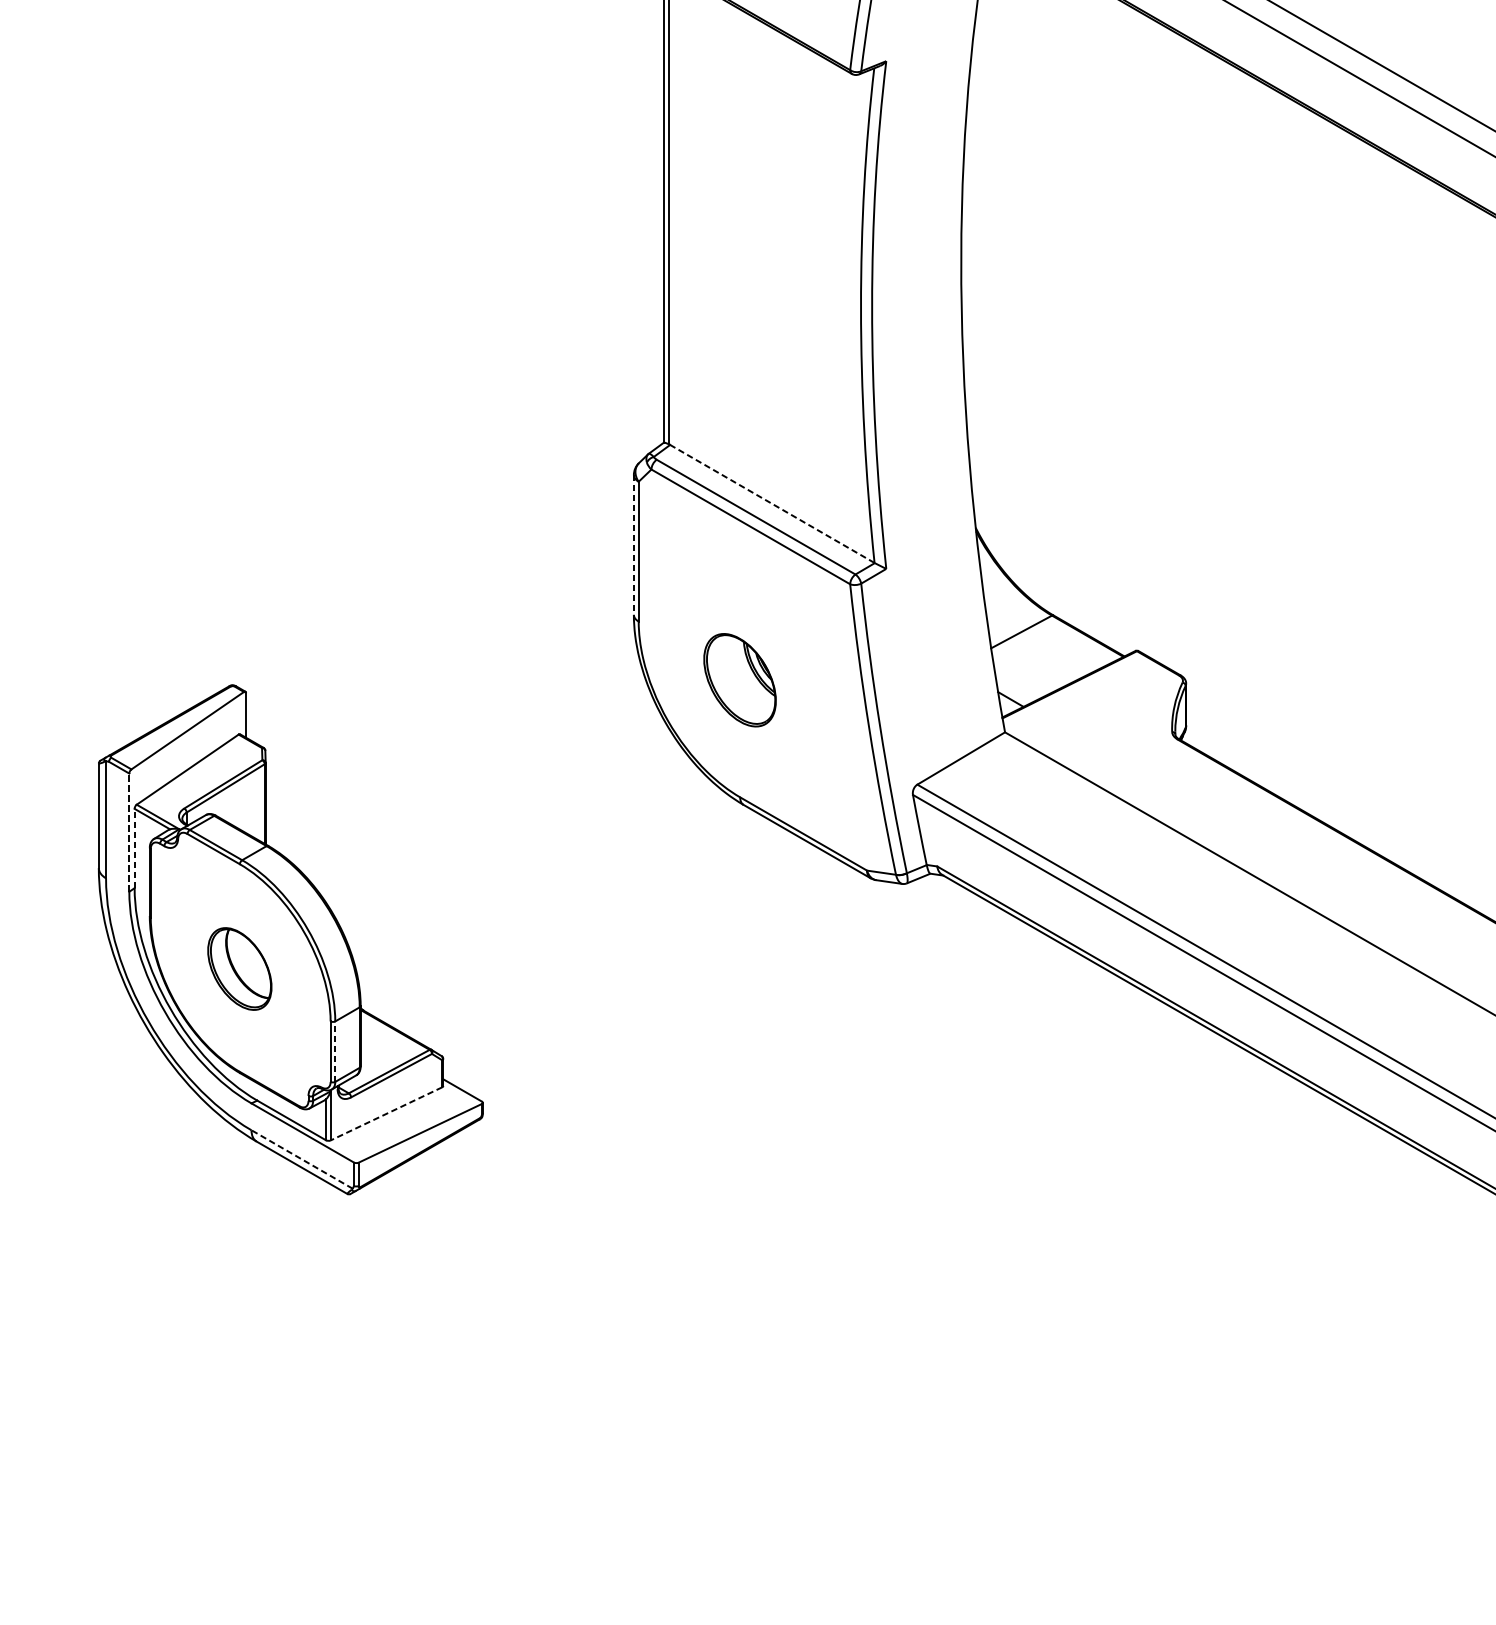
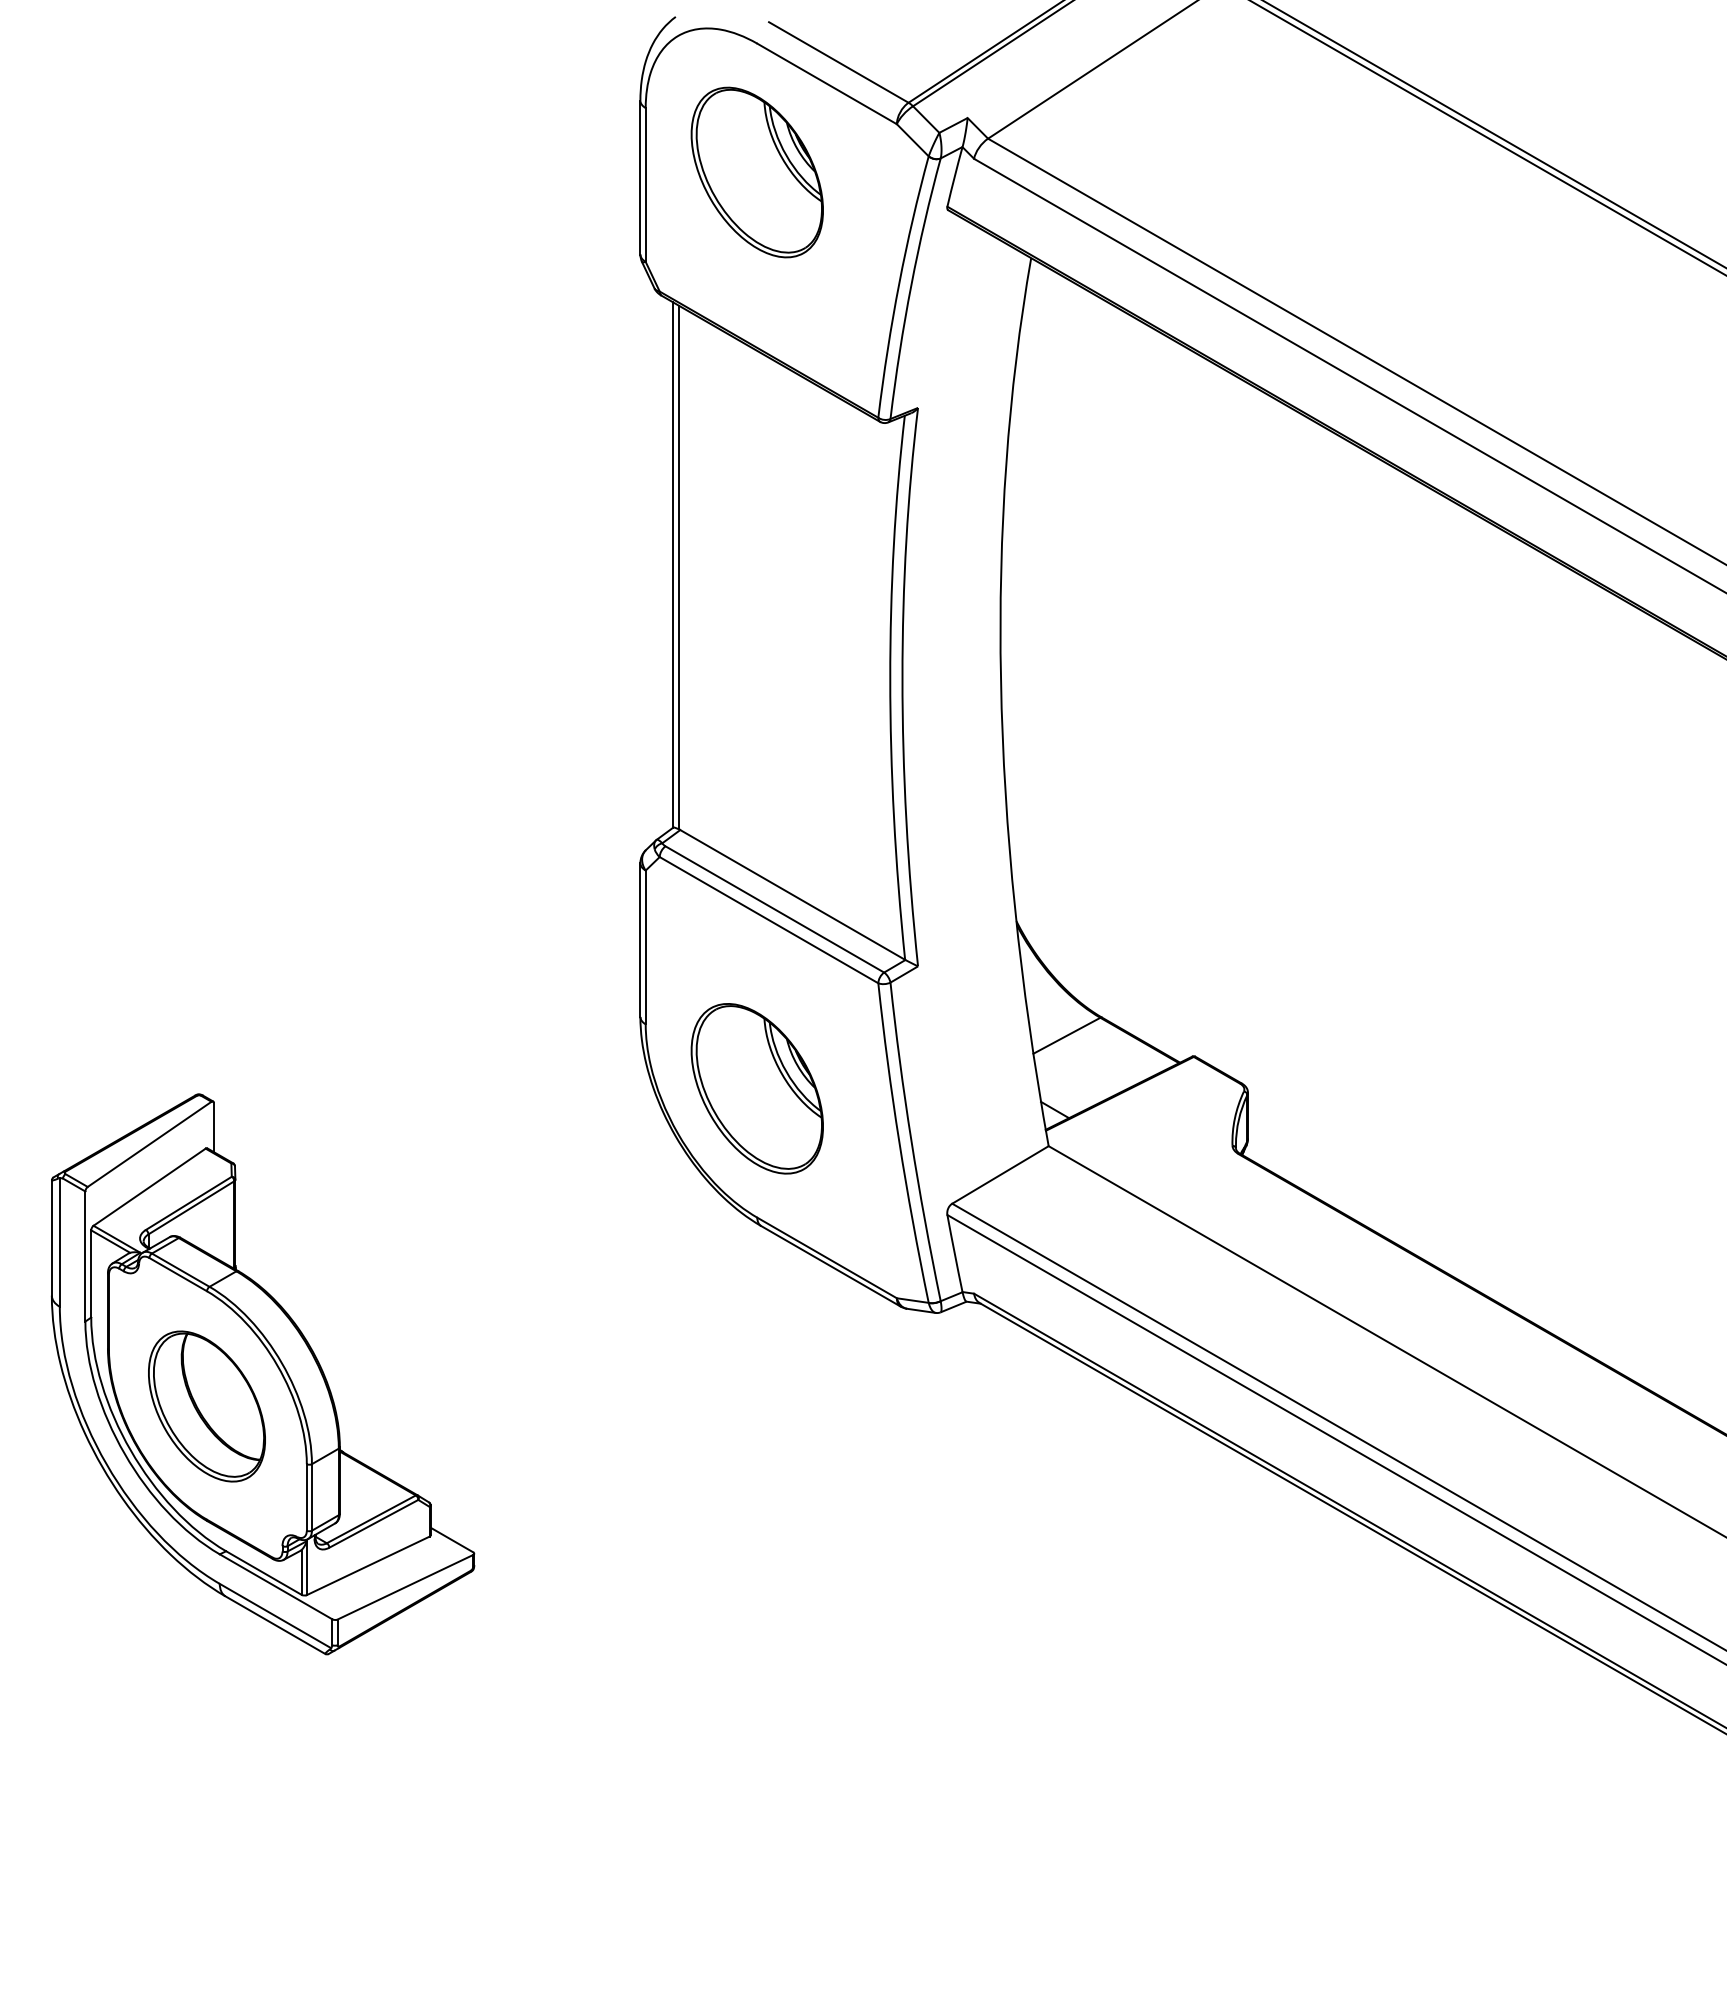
line: (772, 503) -> (792, 894), dashed -> solid
line: (633, 545) -> (640, 940), dashed -> solid
part: (739, 679) -> (756, 1088), size x1.67
line: (129, 832) -> (85, 1256), dashed -> solid
line: (134, 848) -> (91, 1273), dashed -> solid
part: (239, 969) -> (206, 1406), size x1.67
line: (334, 1050) -> (311, 1496), dashed -> solid
line: (385, 1114) -> (367, 1566), dashed -> solid
line: (302, 1159) -> (275, 1615), dashed -> solid

